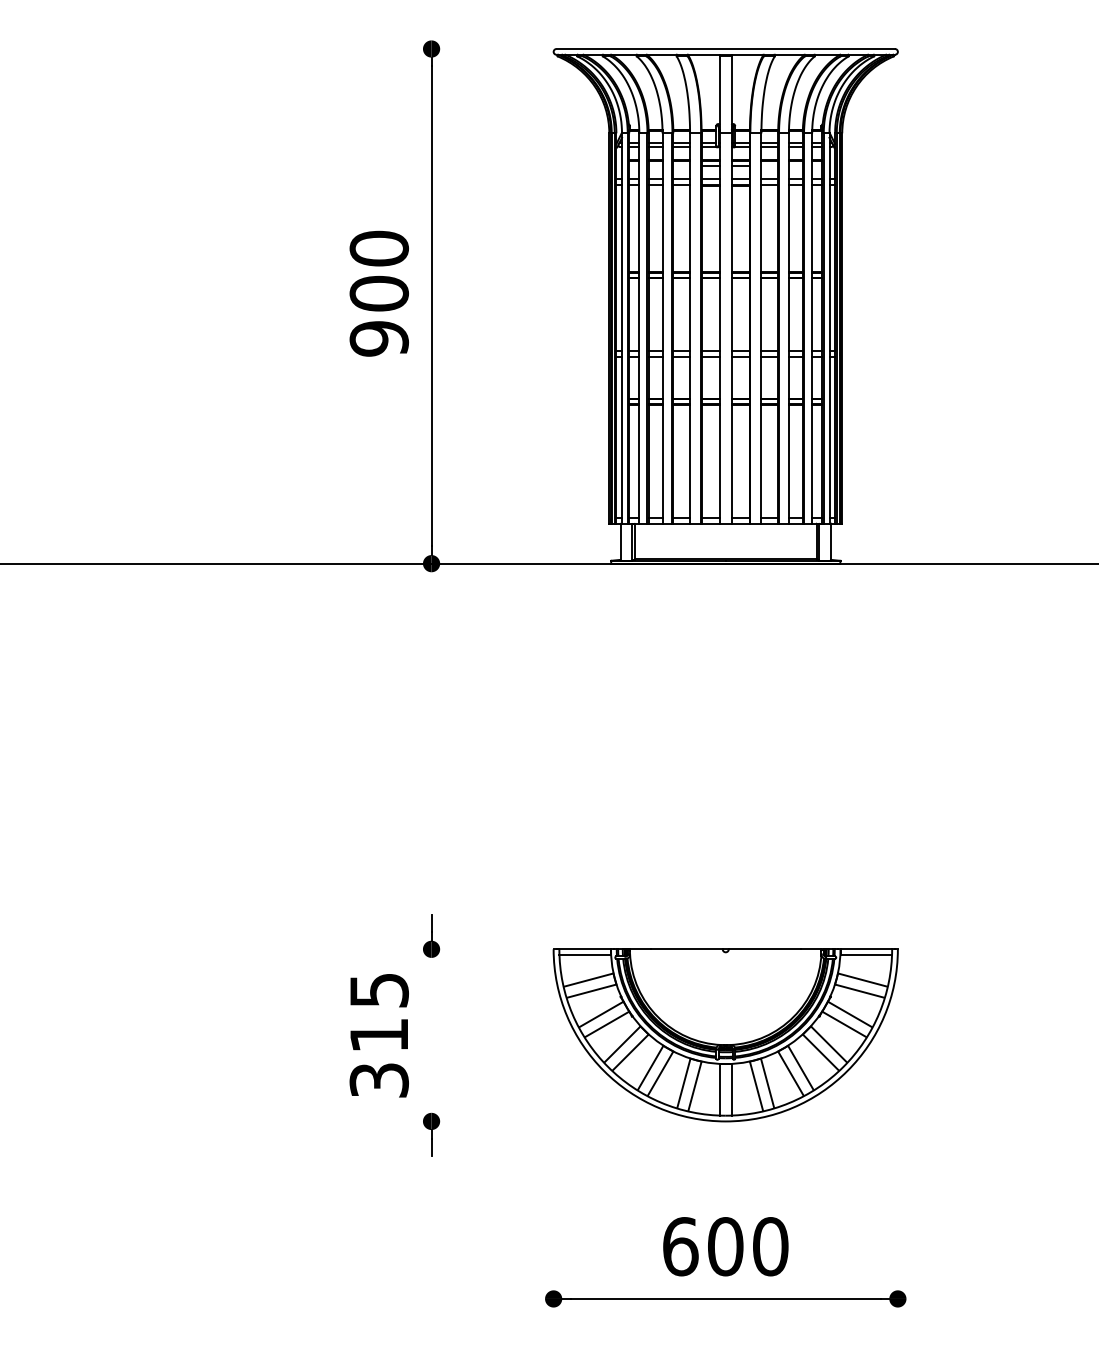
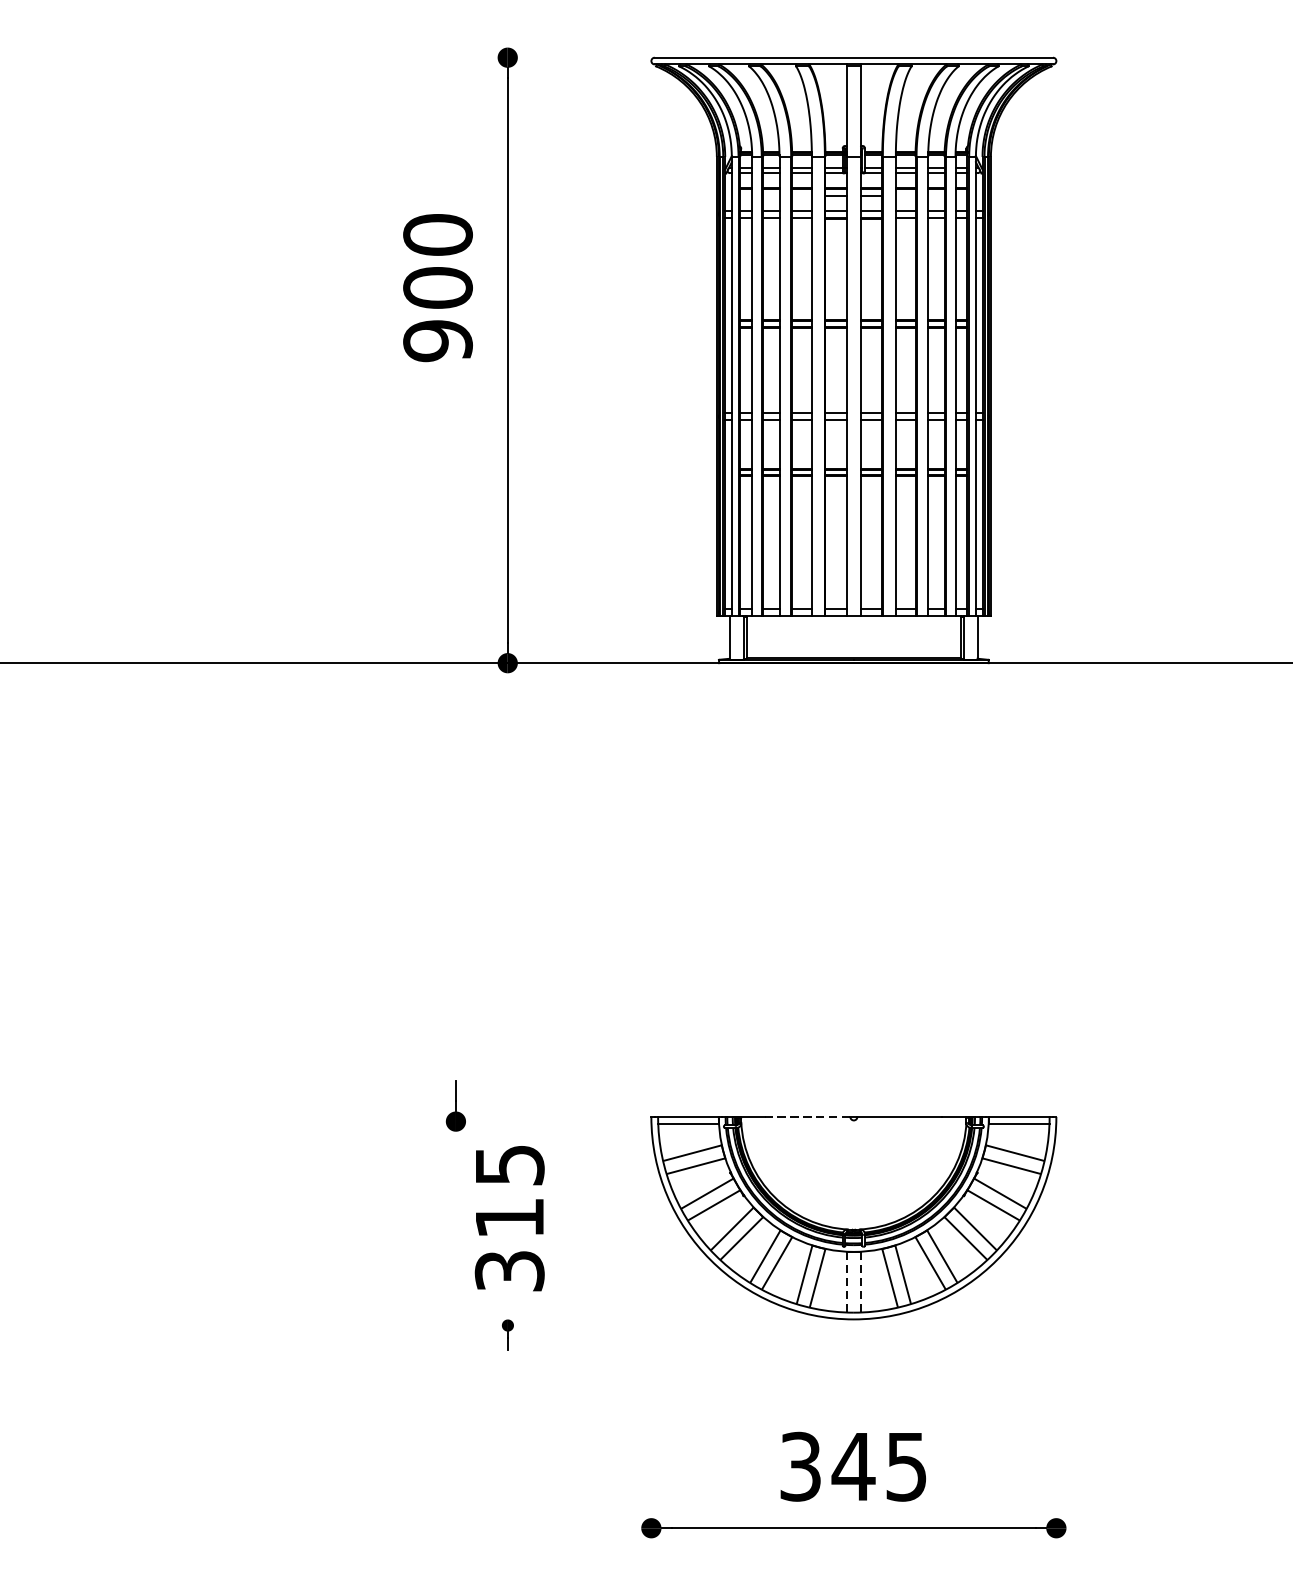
text: (378, 293) -> (437, 287), moved
part: (431, 935) -> (455, 1105), moved
line: (686, 949) -> (807, 1117), solid -> dashed
text: (378, 1035) -> (508, 1218), moved
line: (720, 1089) -> (847, 1281), solid -> dashed
line: (731, 1089) -> (860, 1281), solid -> dashed
part: (431, 1134) -> (507, 1334), size x0.6
text: (725, 1246) -> (853, 1466), 600 -> 345

